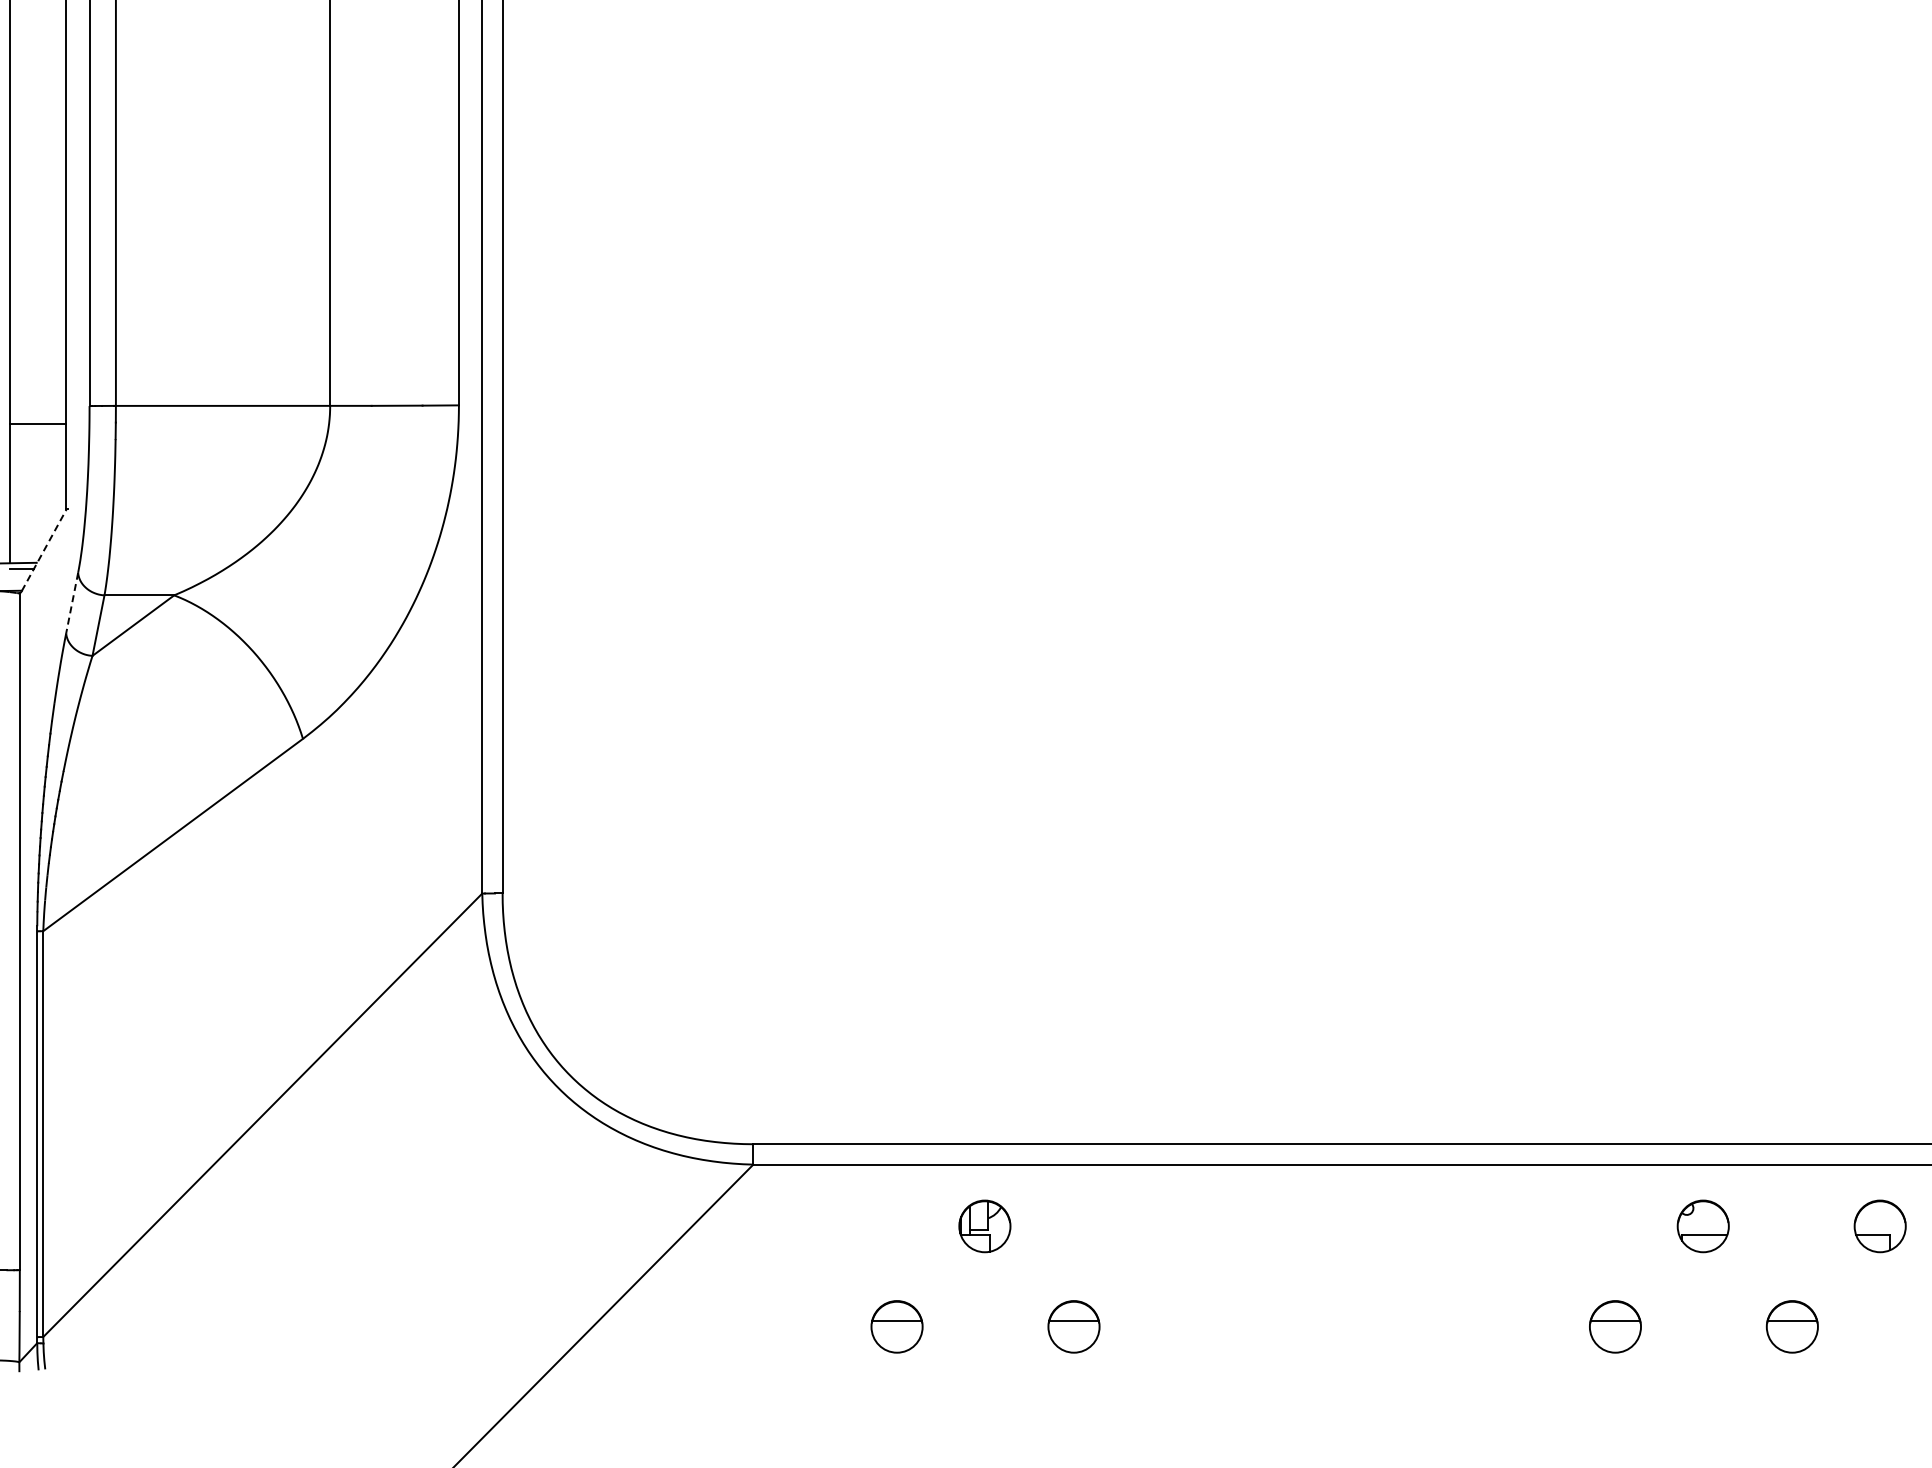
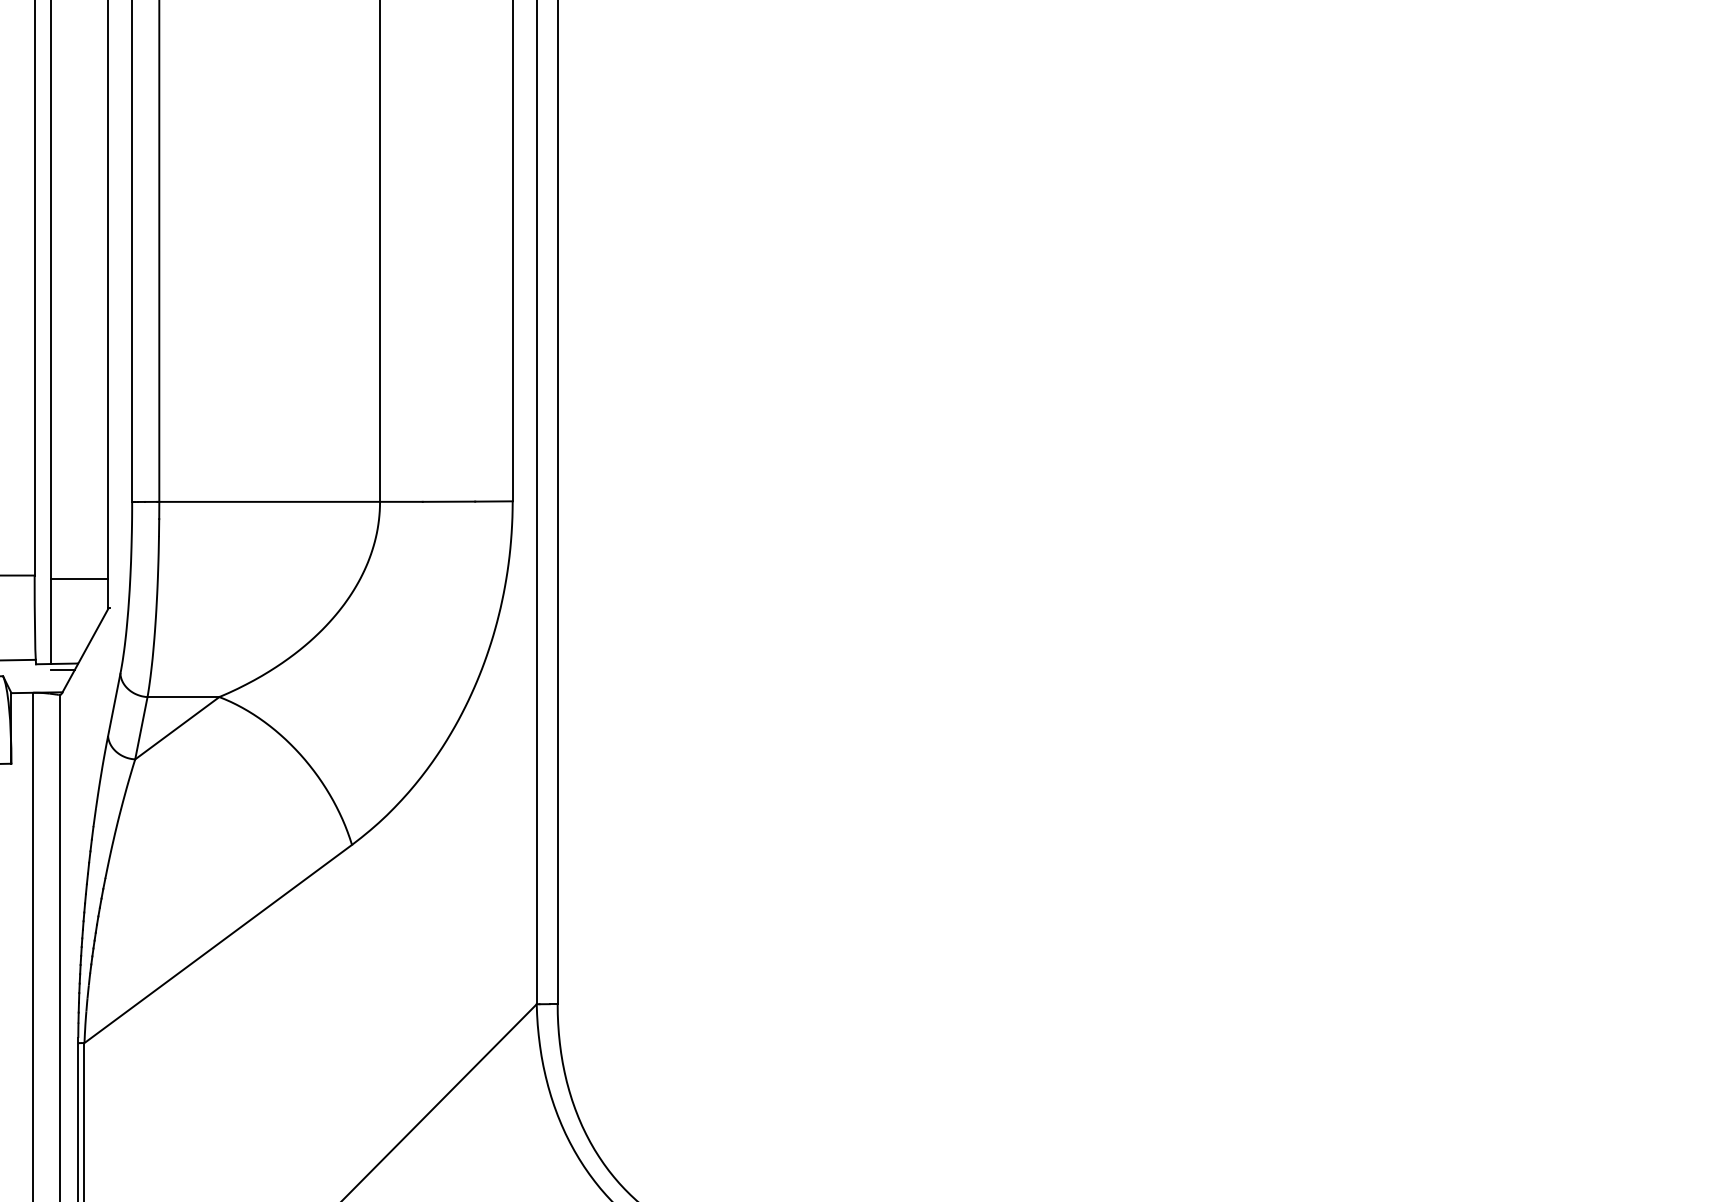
line: (37, 423) -> (78, 578), moved
line: (44, 550) -> (85, 650), dashed -> solid
line: (72, 603) -> (114, 705), dashed -> solid

